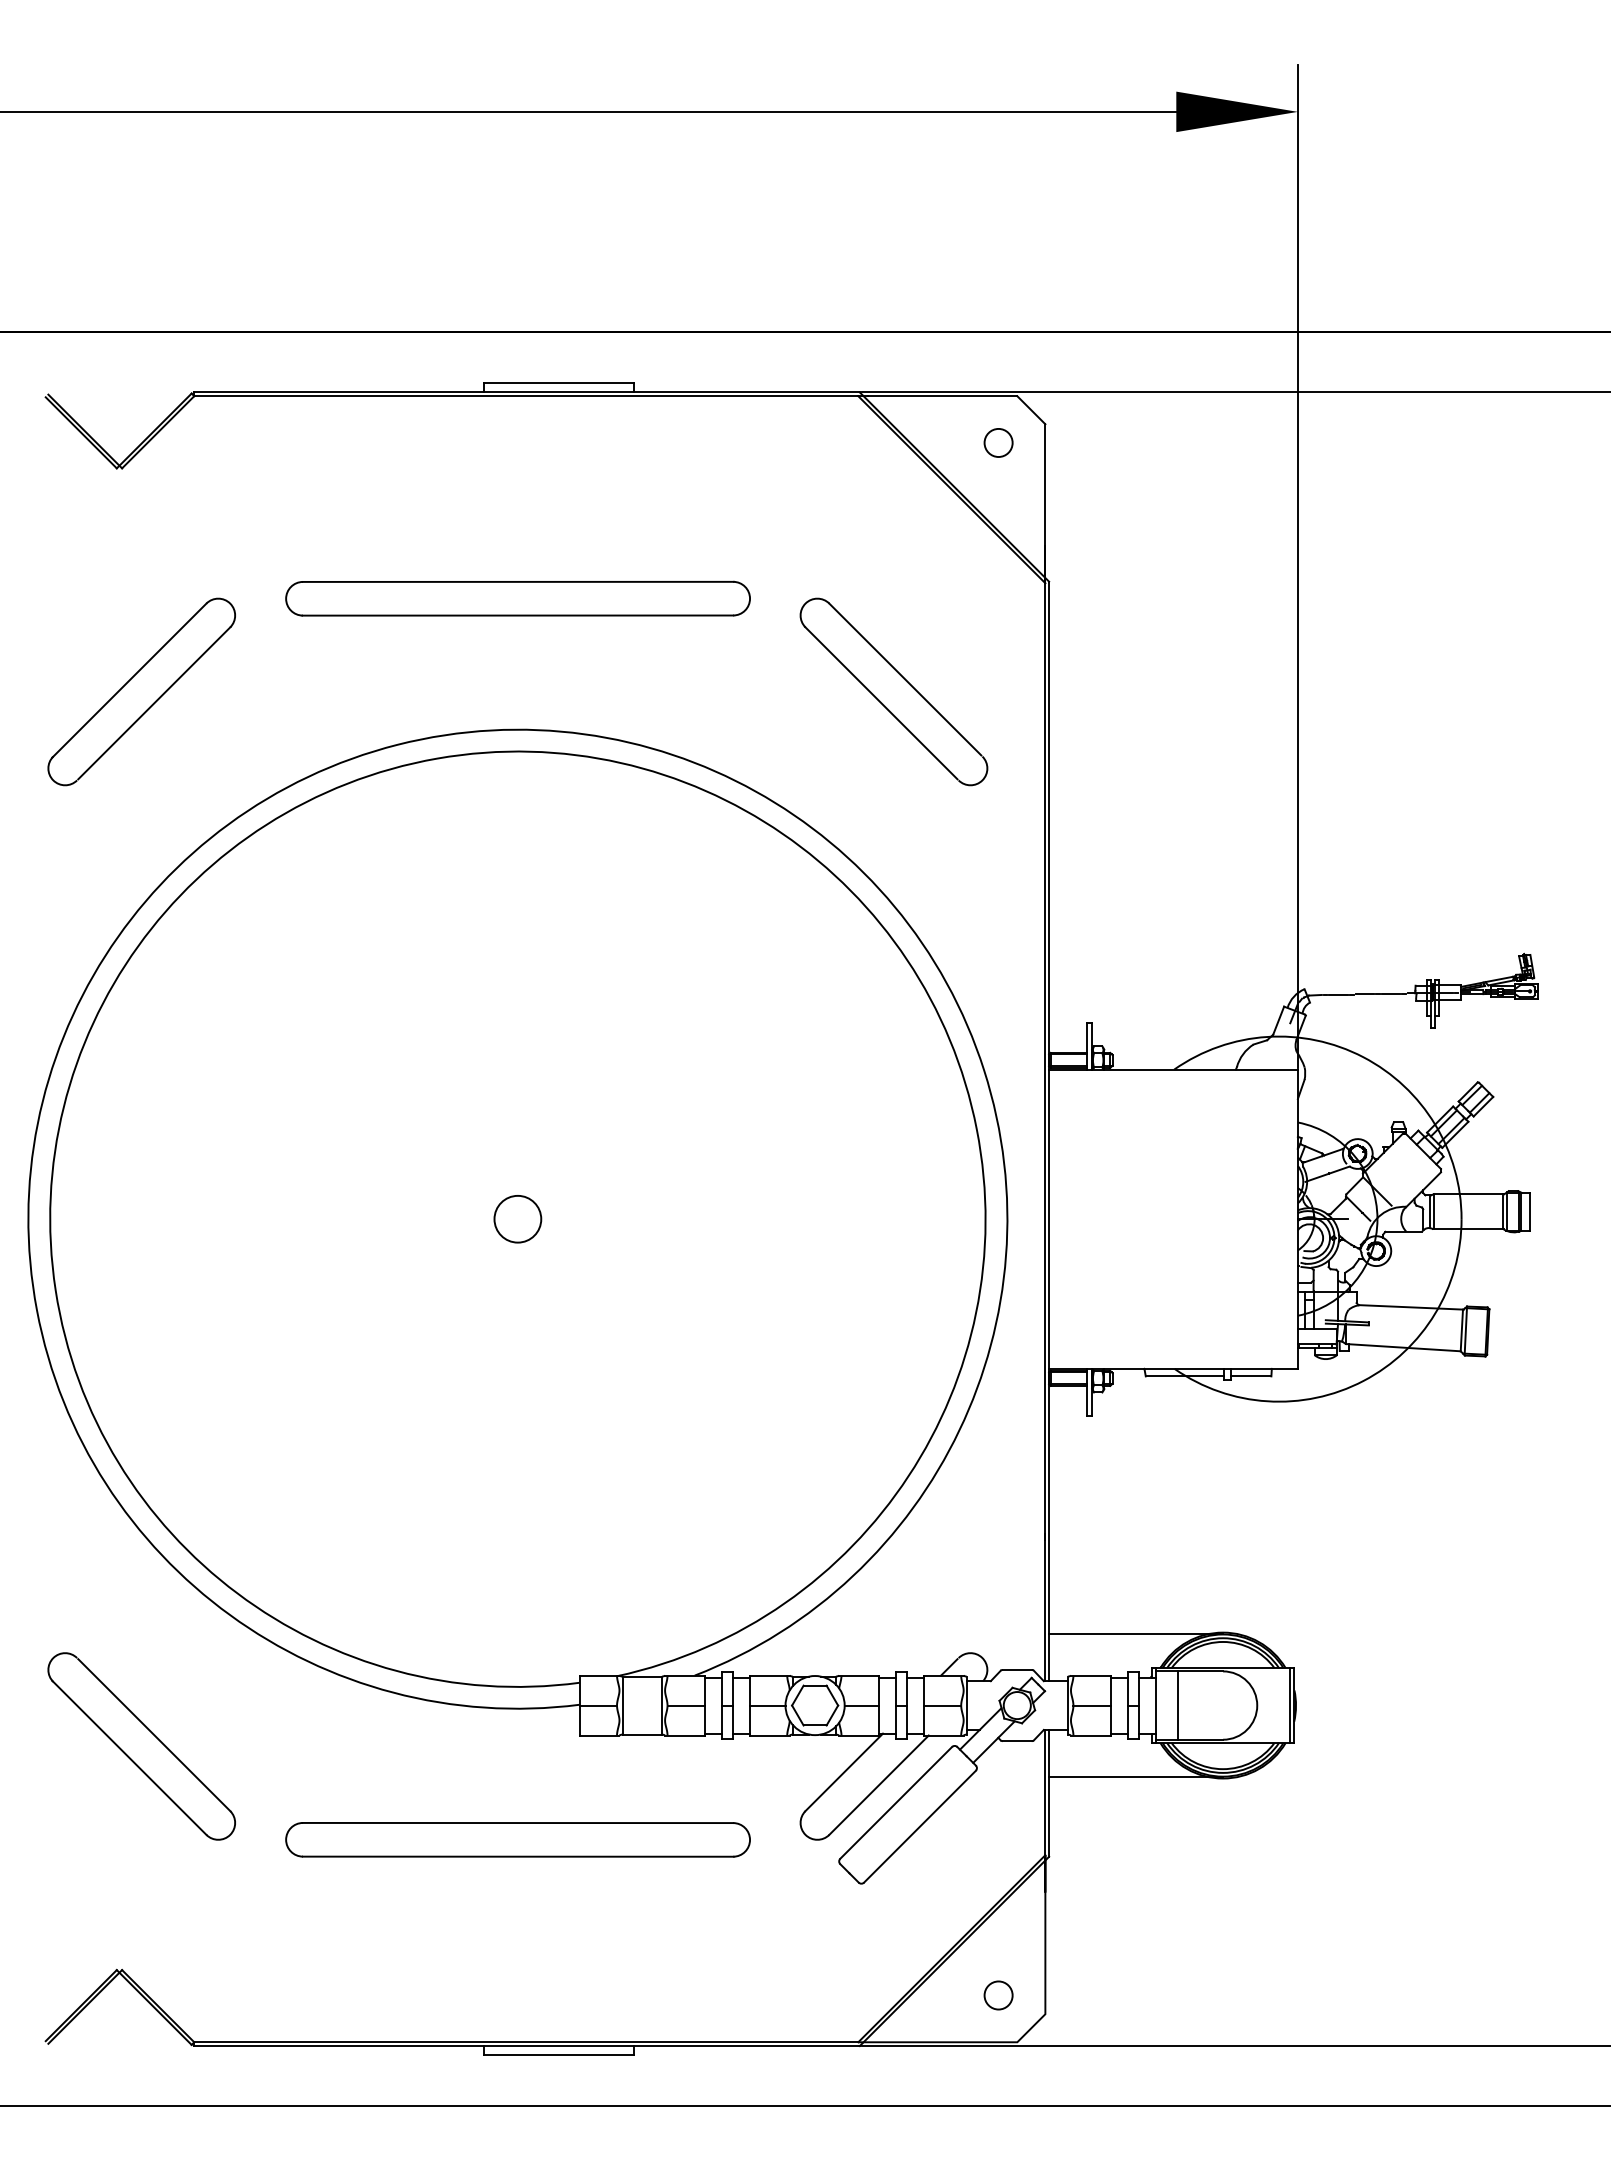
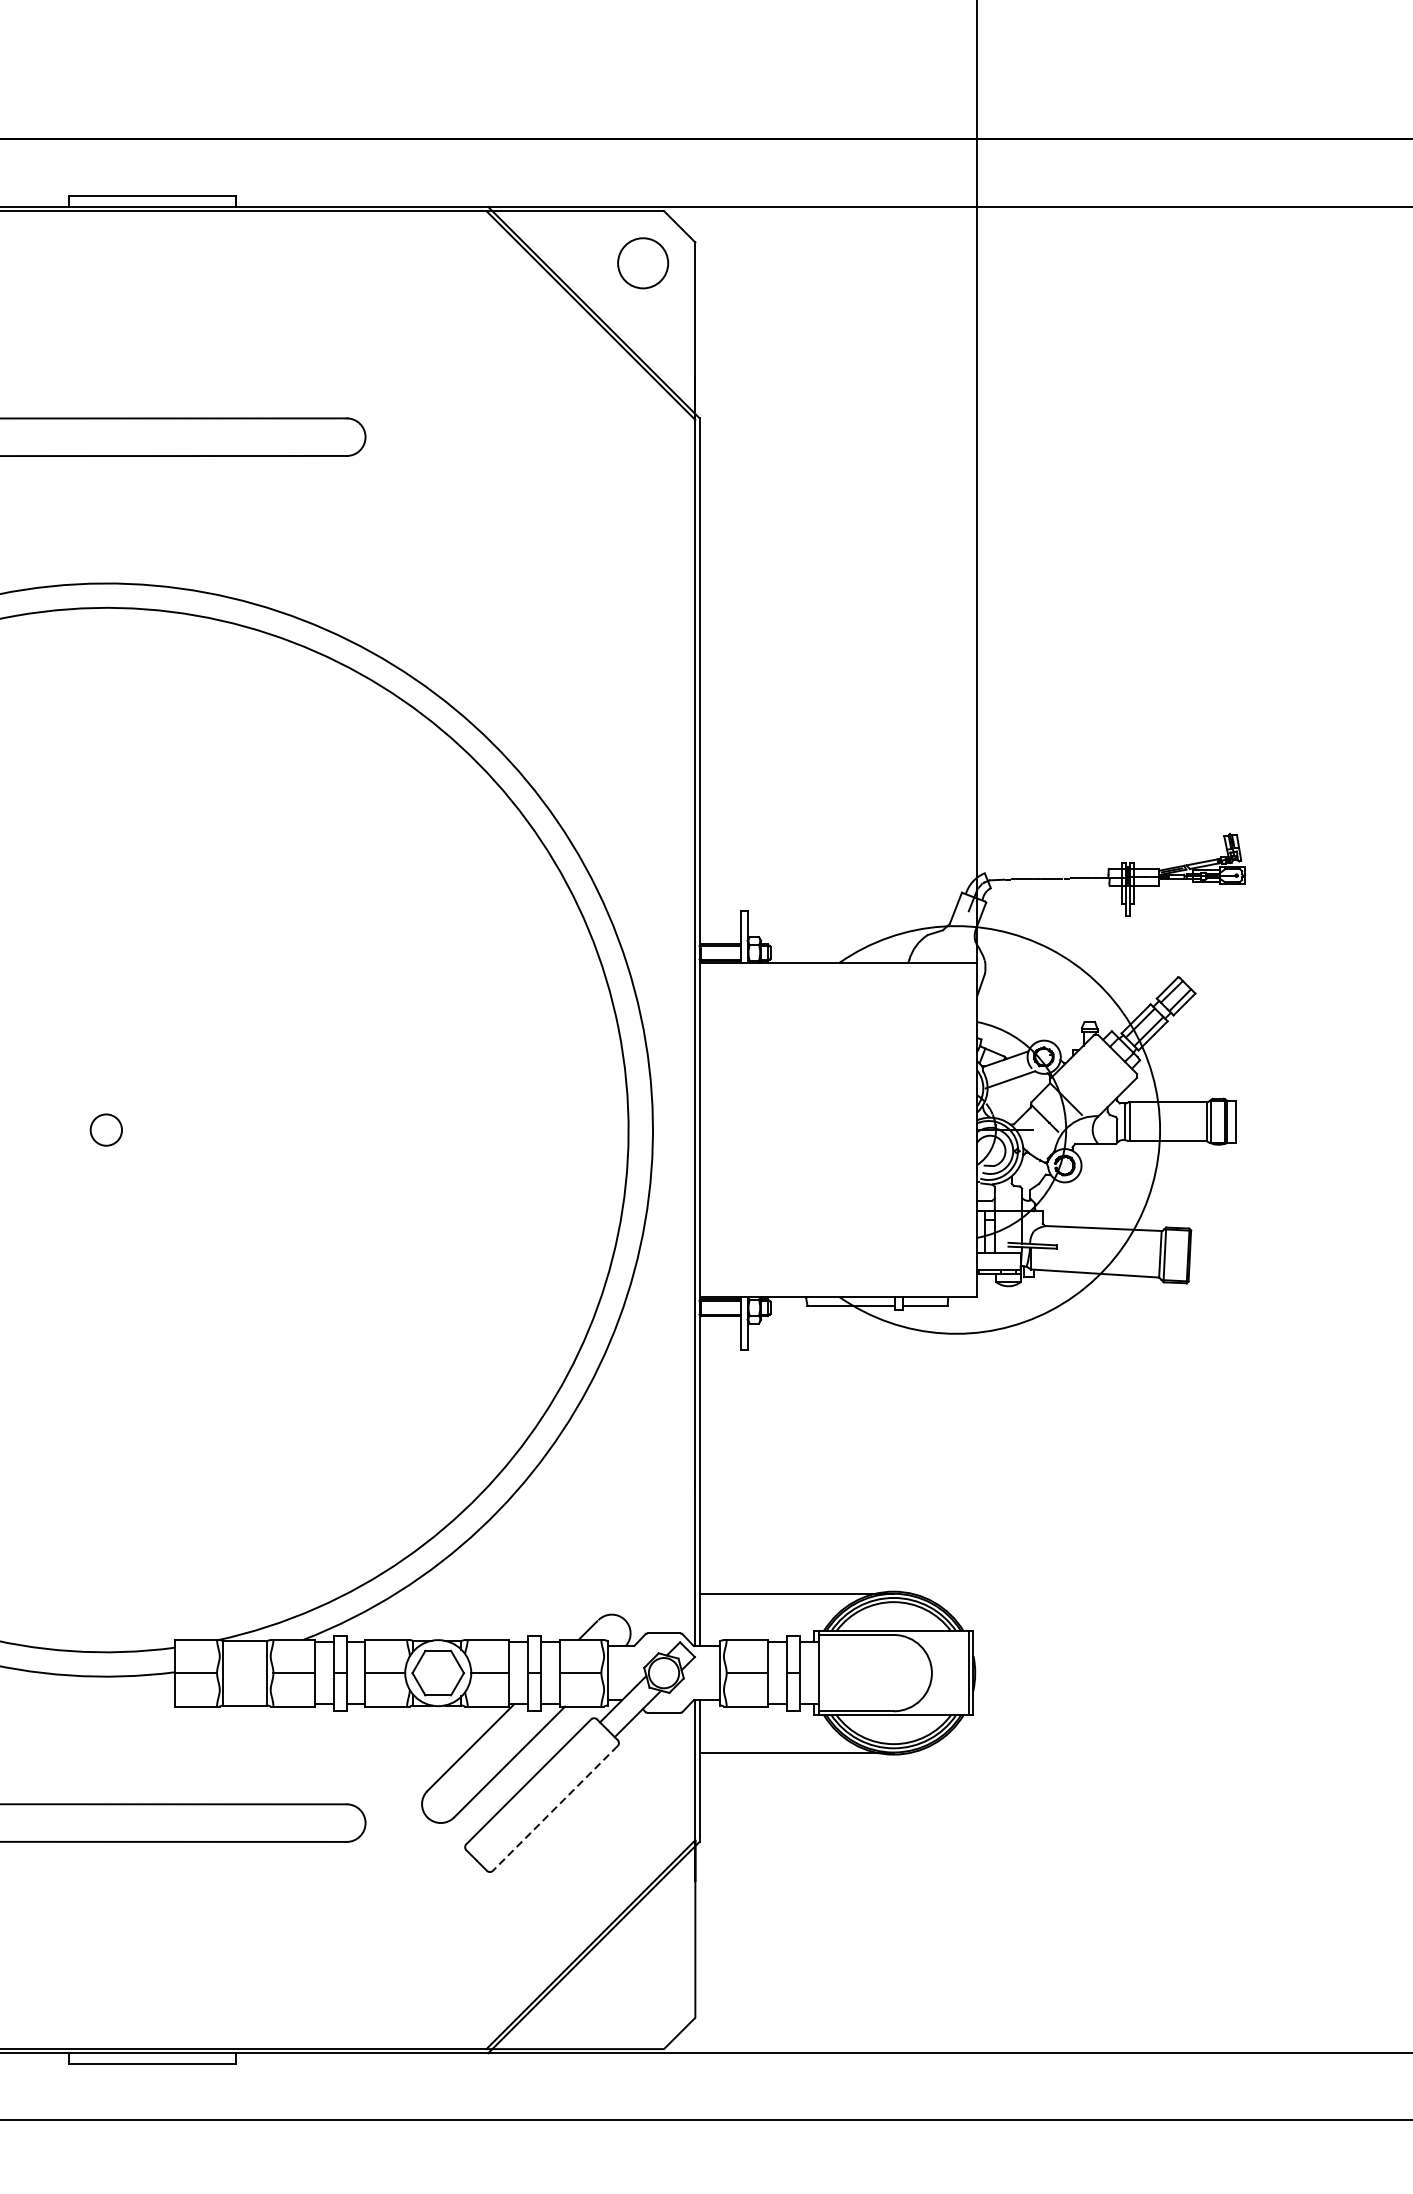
circle: (998, 442) -> (643, 262), size x1.6
part: (893, 691) -> (525, 540), removed
circle: (517, 1218) -> (105, 1129), size x0.6
line: (1178, 1705) -> (844, 1673), removed
line: (919, 1827) -> (554, 1809), solid -> dashed
circle: (998, 1995) -> (643, 1996), removed

